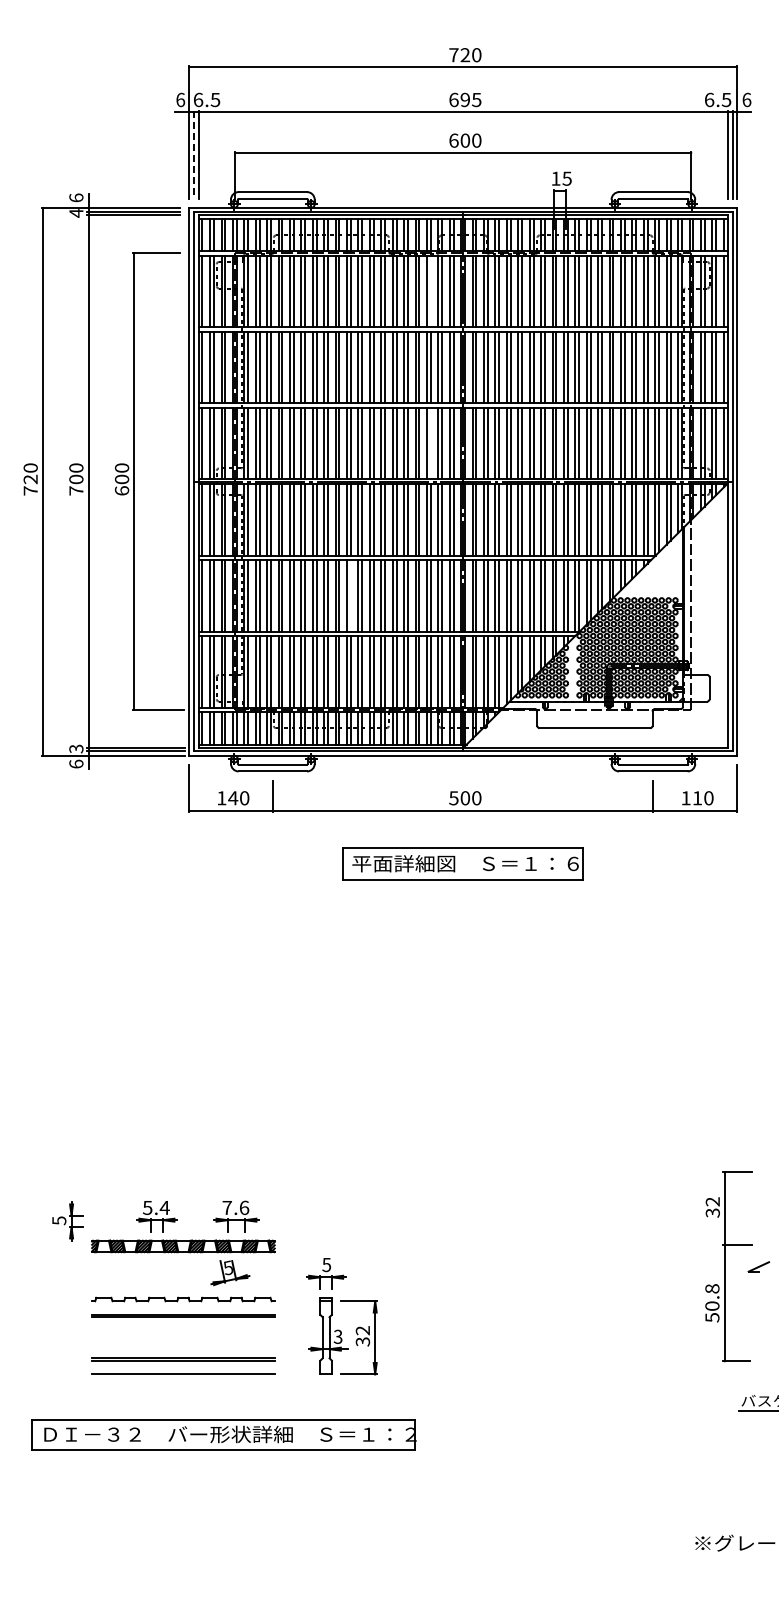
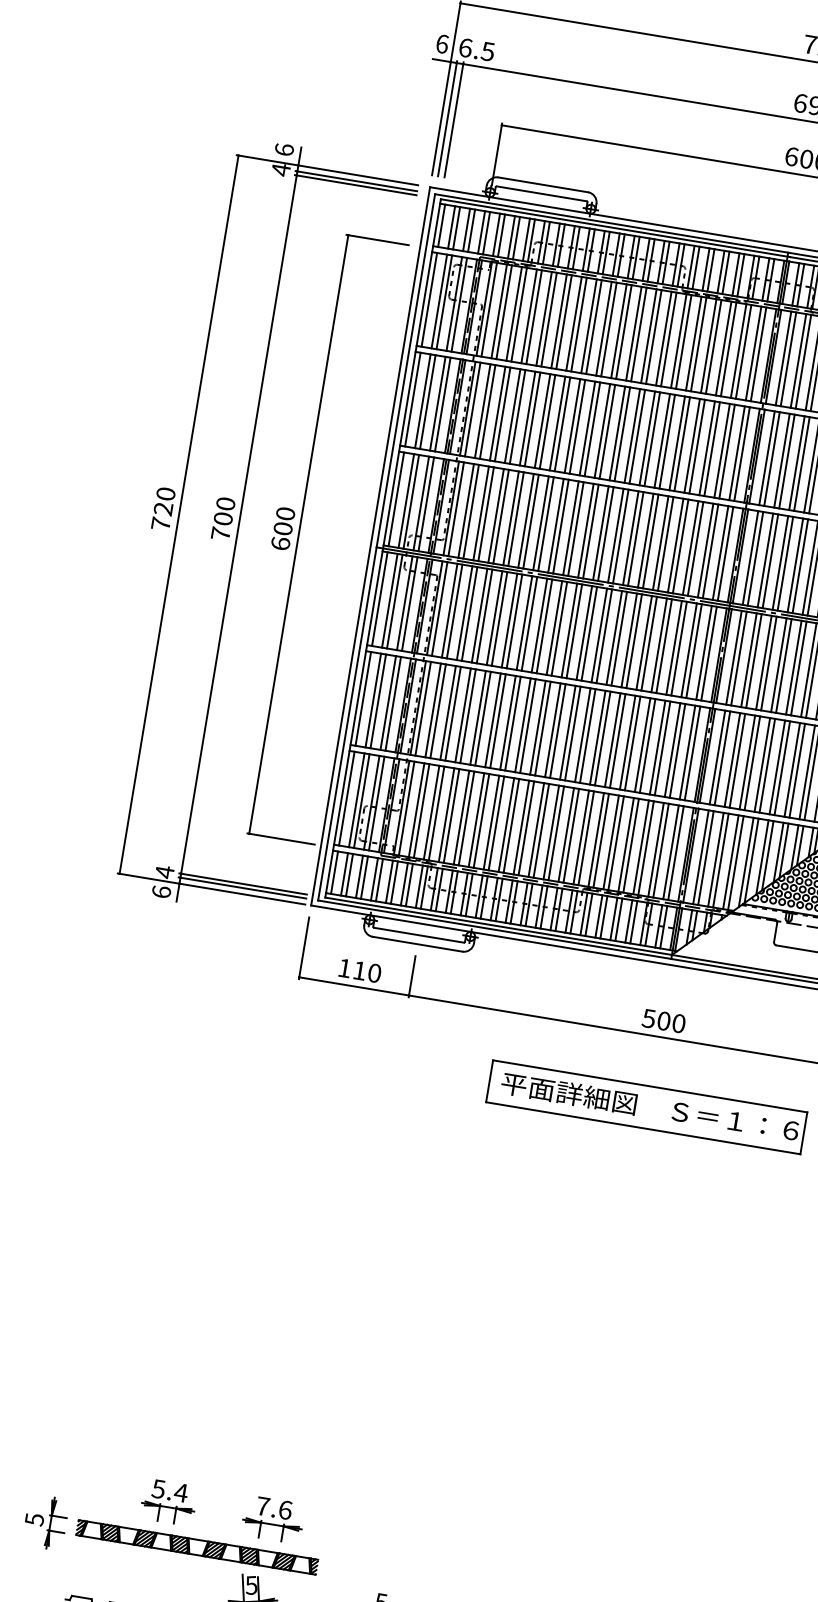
line: (193, 154) -> (447, 118), dashed -> solid
line: (430, 291) -> (728, 349), added
line: (430, 443) -> (695, 548), added
line: (350, 595) -> (557, 730), added
text: (76, 748) -> (165, 871), 3 -> 4
text: (233, 798) -> (360, 971), 140 -> 110
part: (67, 1221) -> (45, 1522), moved

